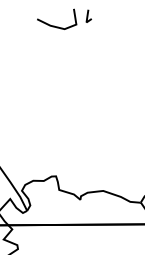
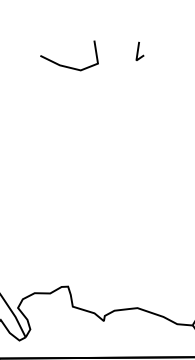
line: (88, 15) -> (139, 50), moved

